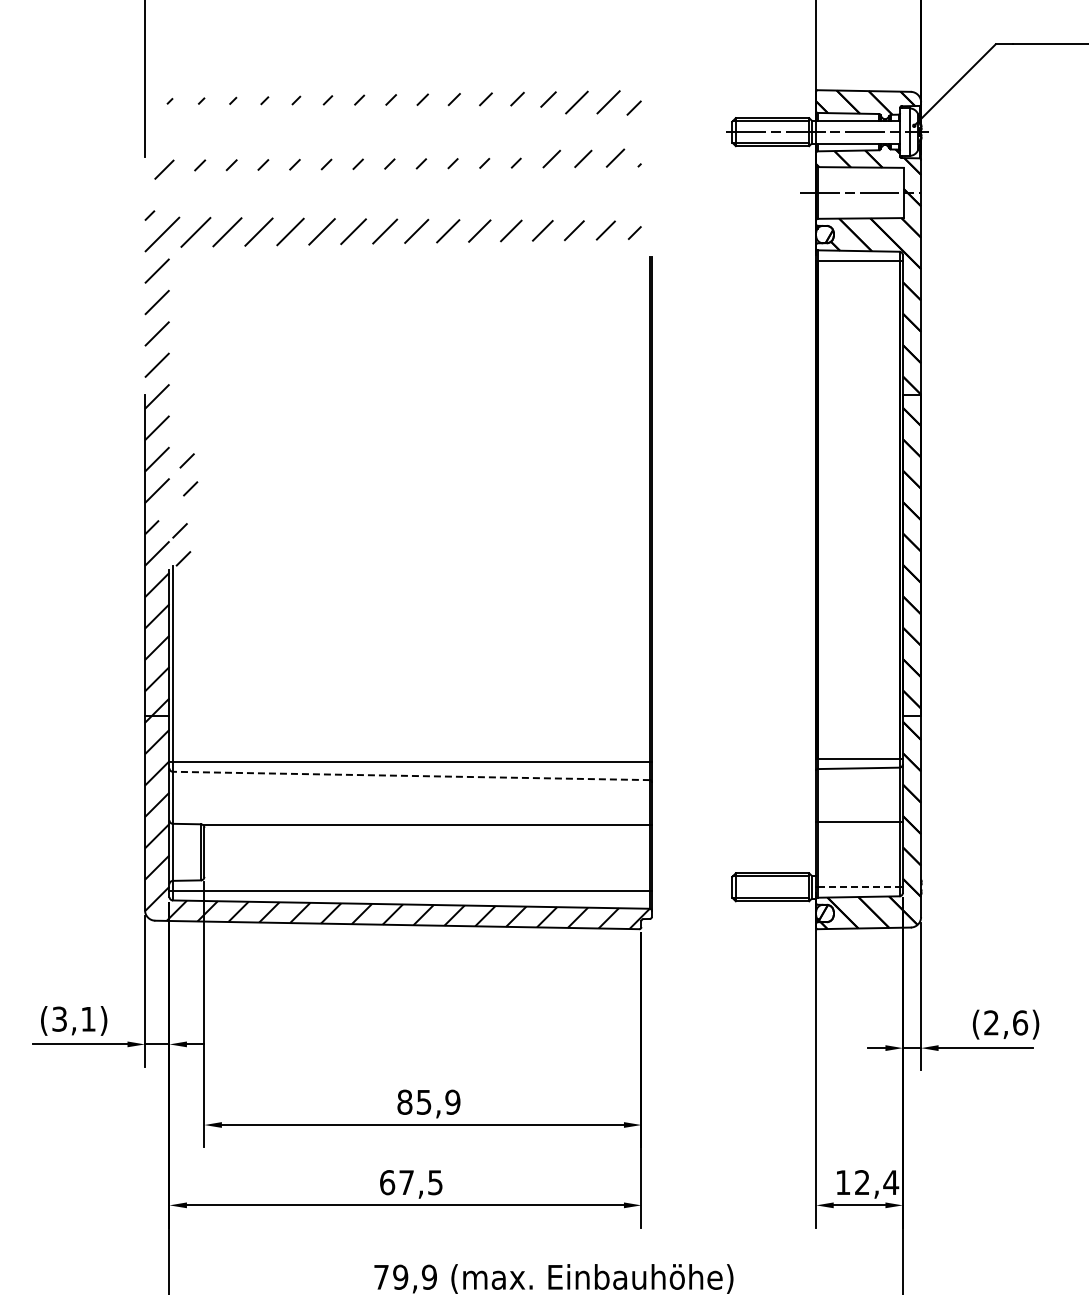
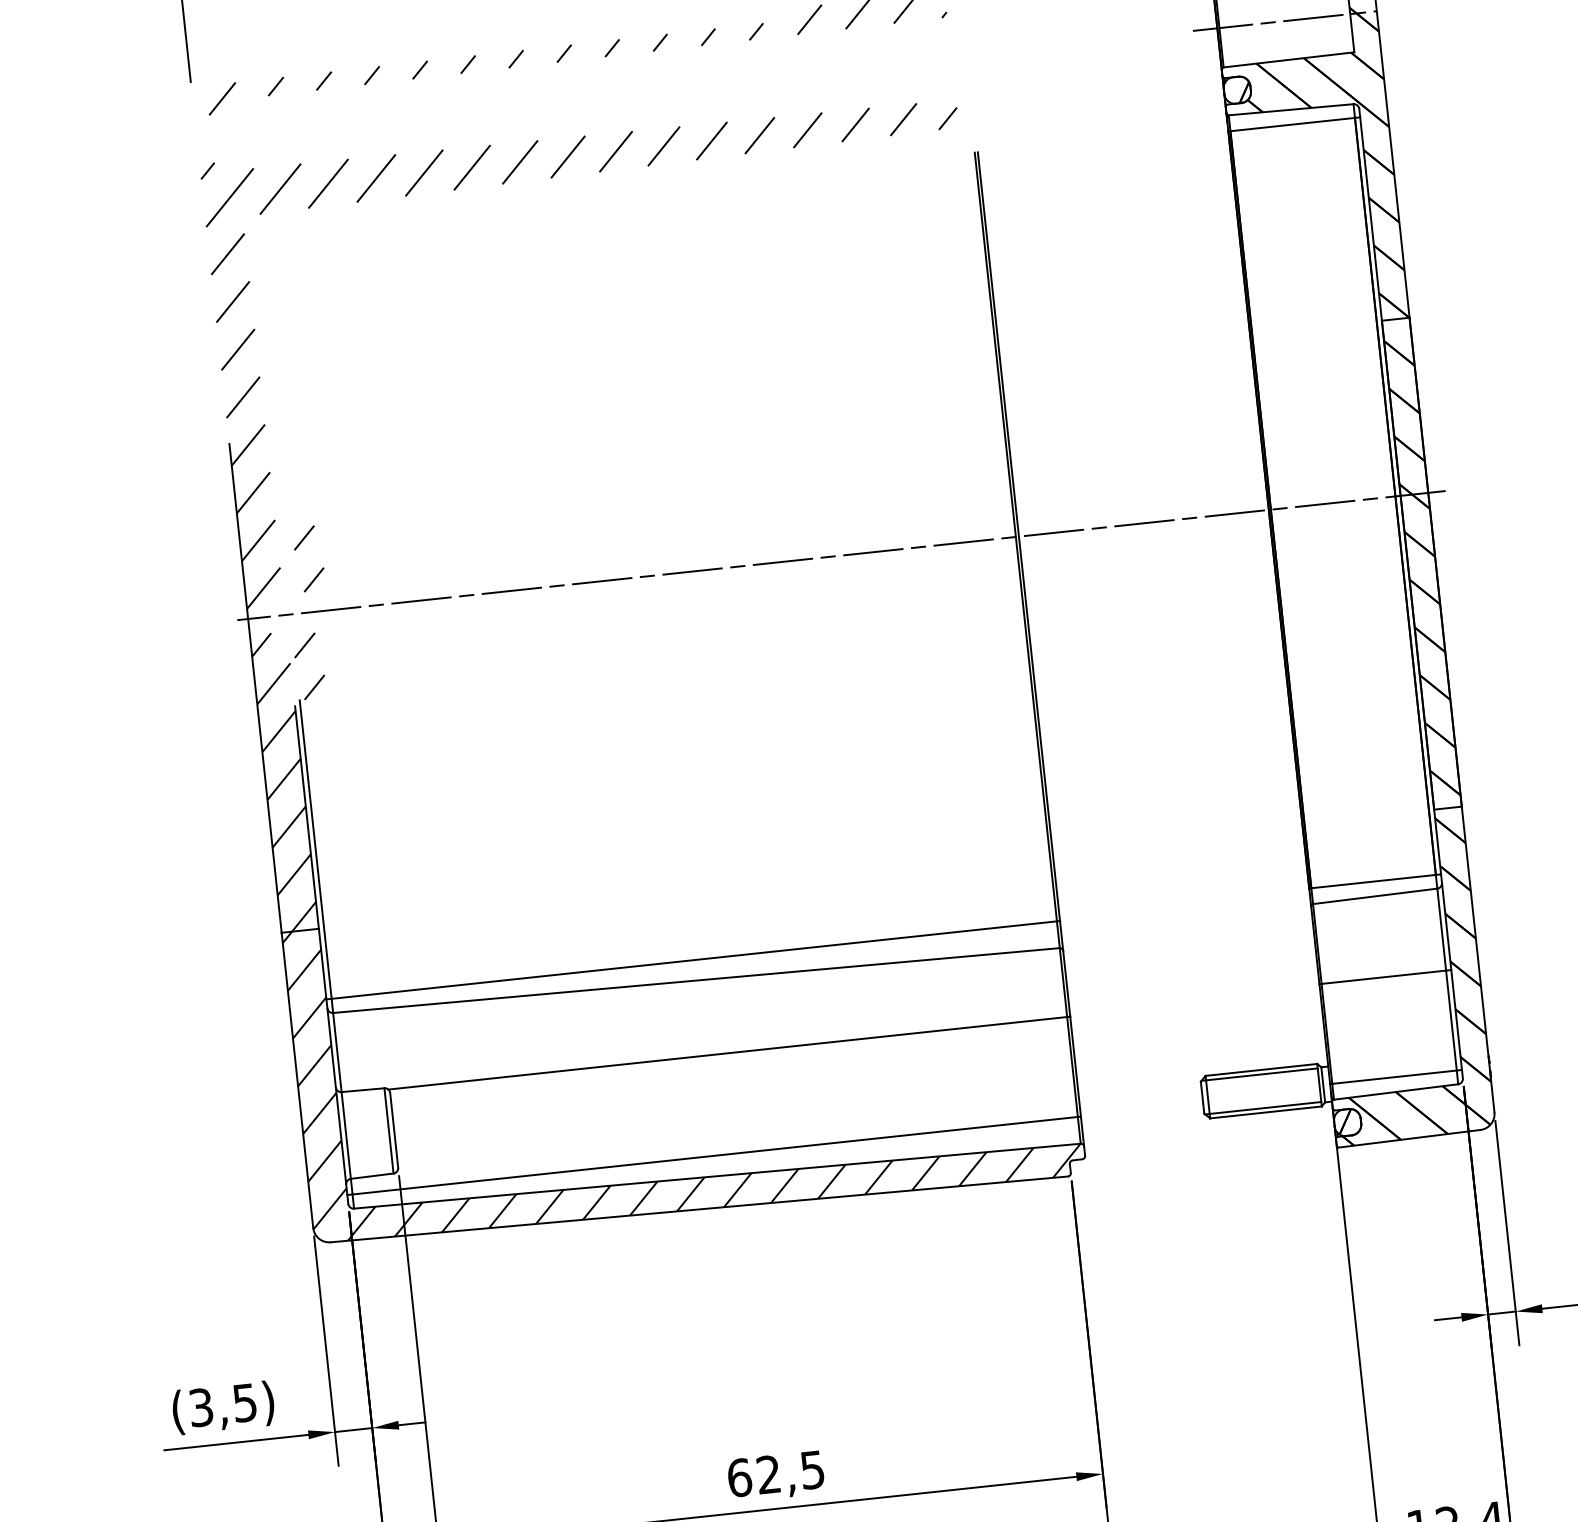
line: (534, 509) -> (840, 555), added
line: (411, 775) -> (696, 979), dashed -> solid
line: (858, 887) -> (1394, 1077), dashed -> solid
text: (88, 1019) -> (245, 1403), (3,1) -> (3,5)
text: (428, 1101) -> (775, 1472), 85,9 -> 62,5

